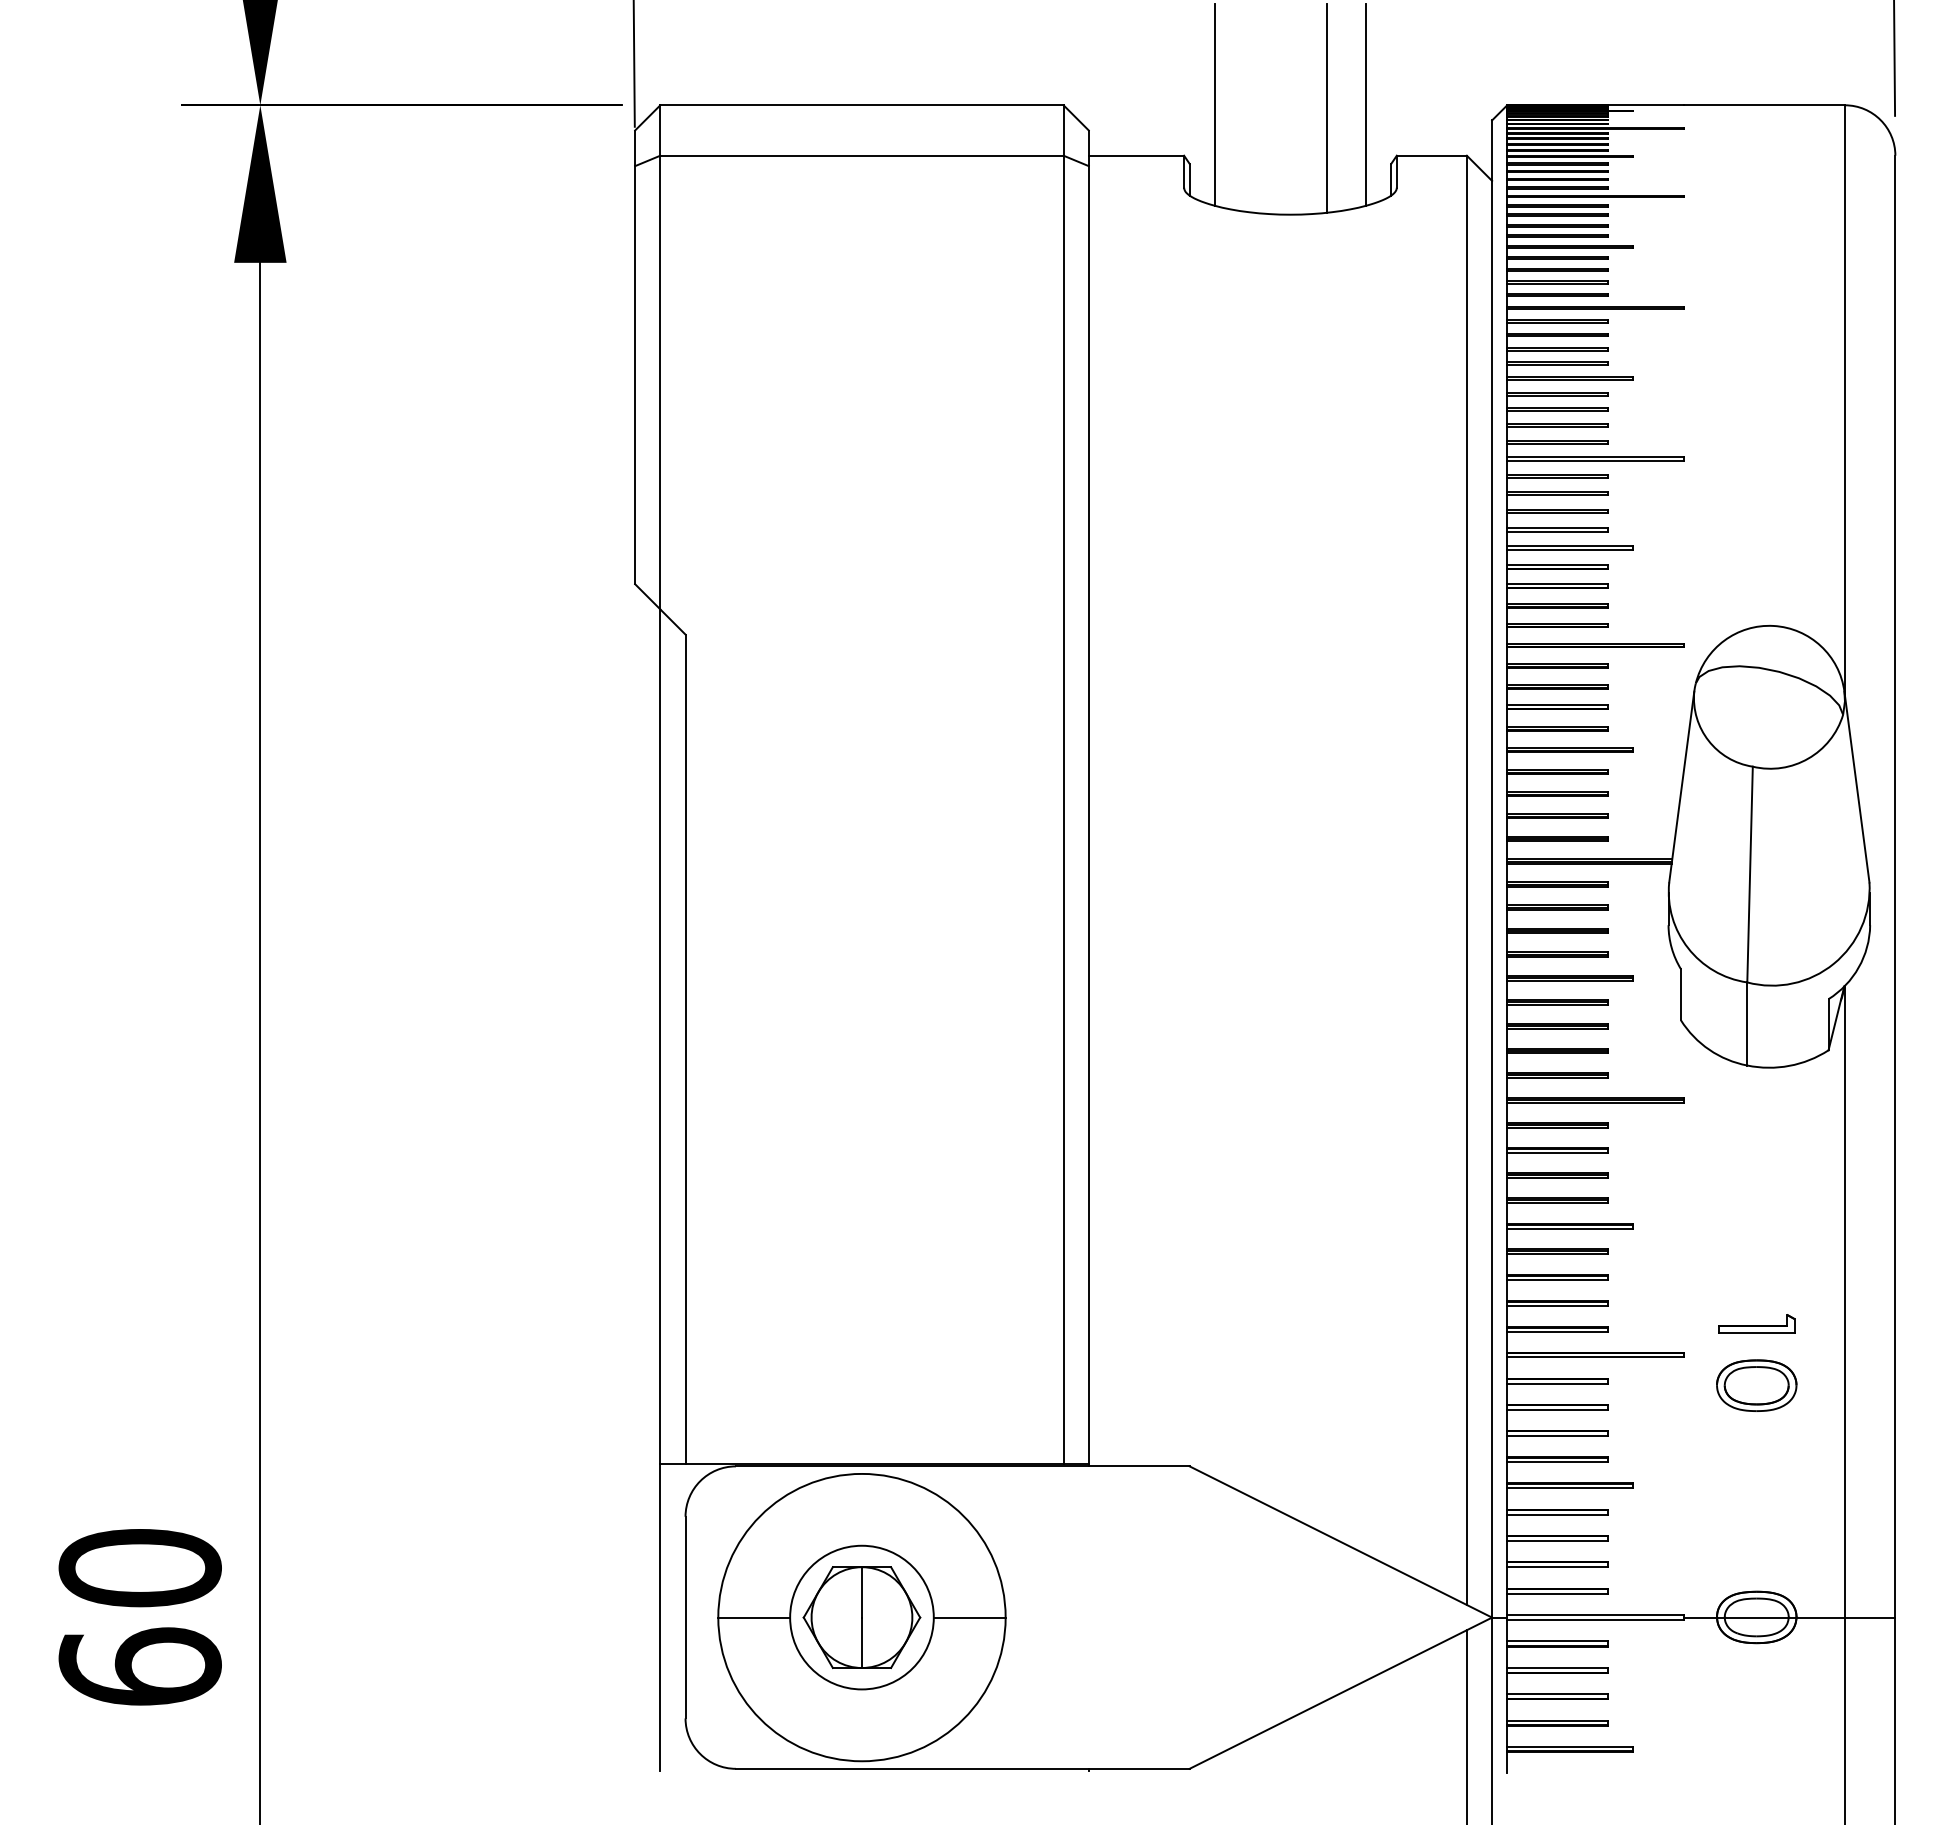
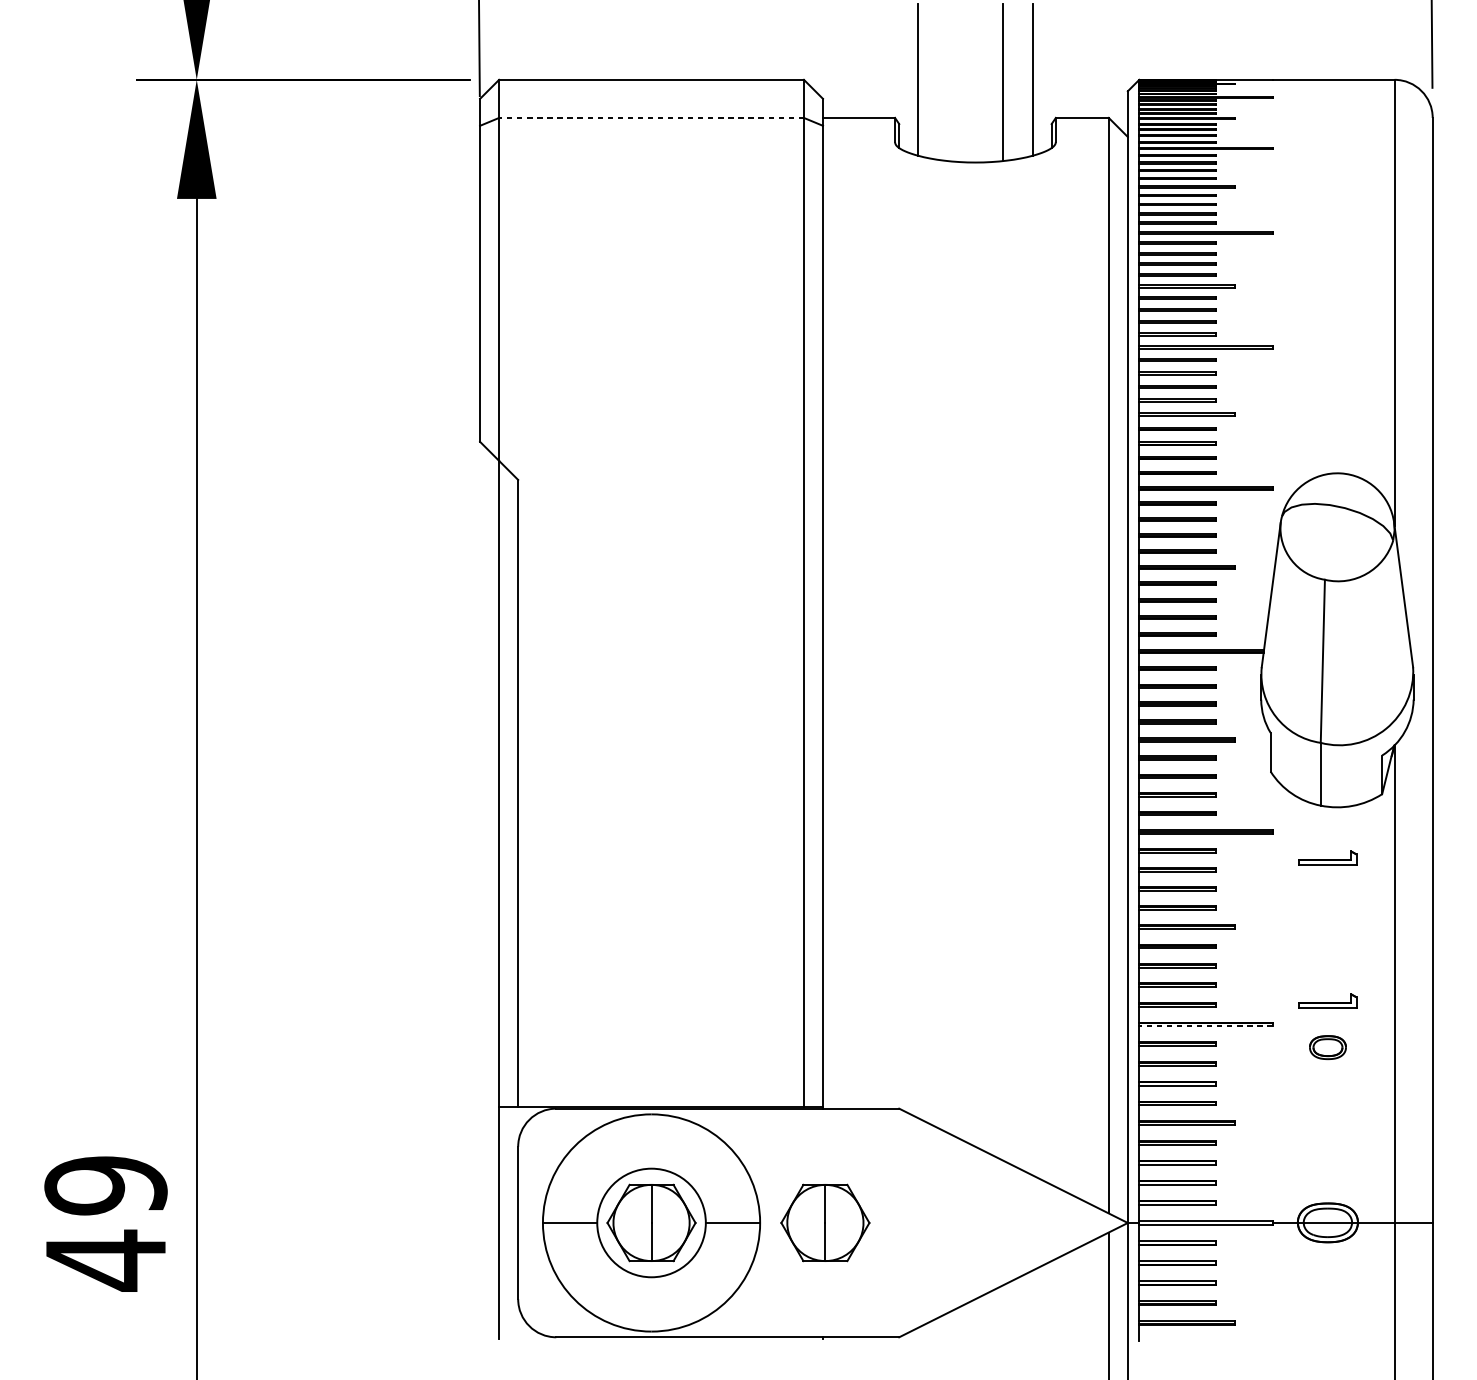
line: (861, 155) -> (651, 117), solid -> dashed
part: (1756, 1134) -> (1327, 857), added
line: (1594, 1357) -> (1205, 1026), solid -> dashed
part: (1756, 1385) -> (1327, 1047), size x0.6
part: (1091, 1617) -> (825, 1222), added
text: (139, 1618) -> (105, 1223), 60 -> 49

